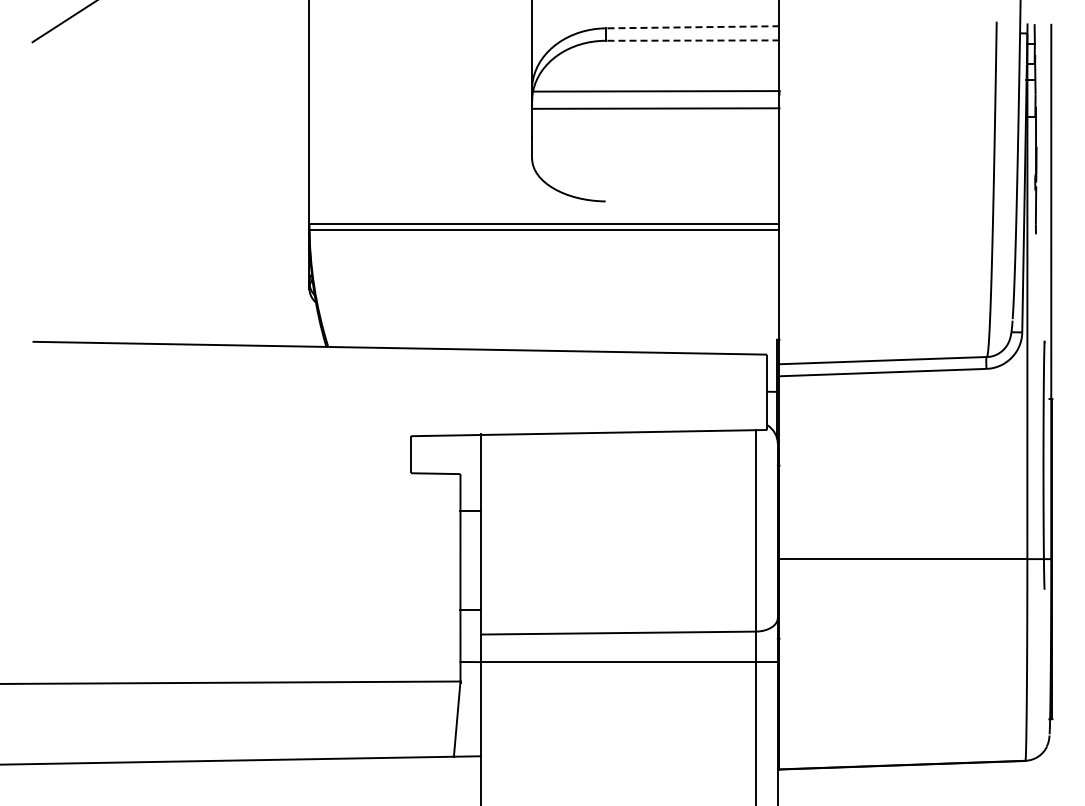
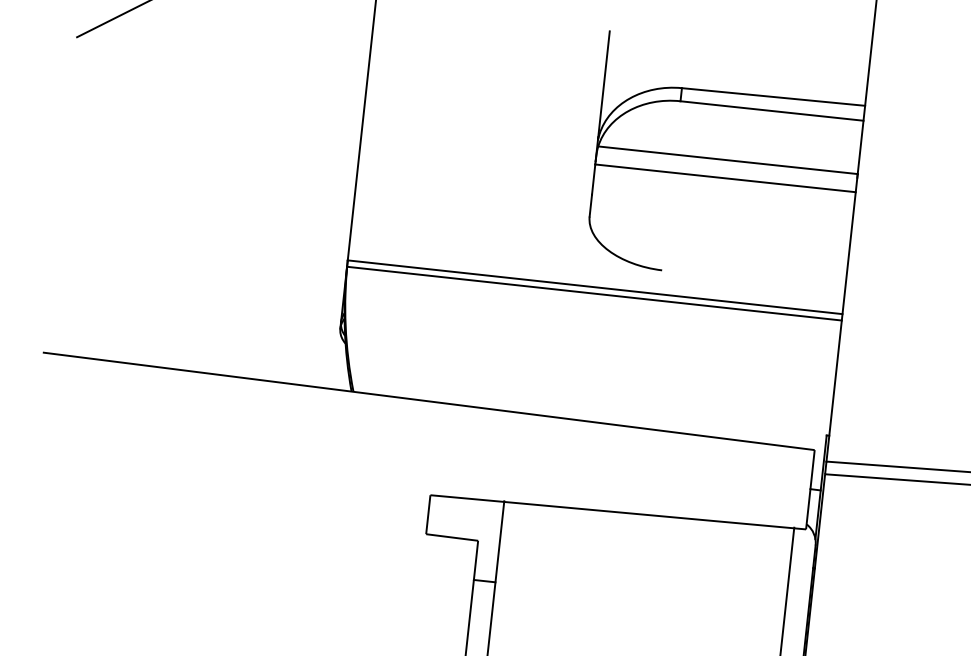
line: (692, 27) -> (773, 97), dashed -> solid
line: (692, 40) -> (771, 110), dashed -> solid

